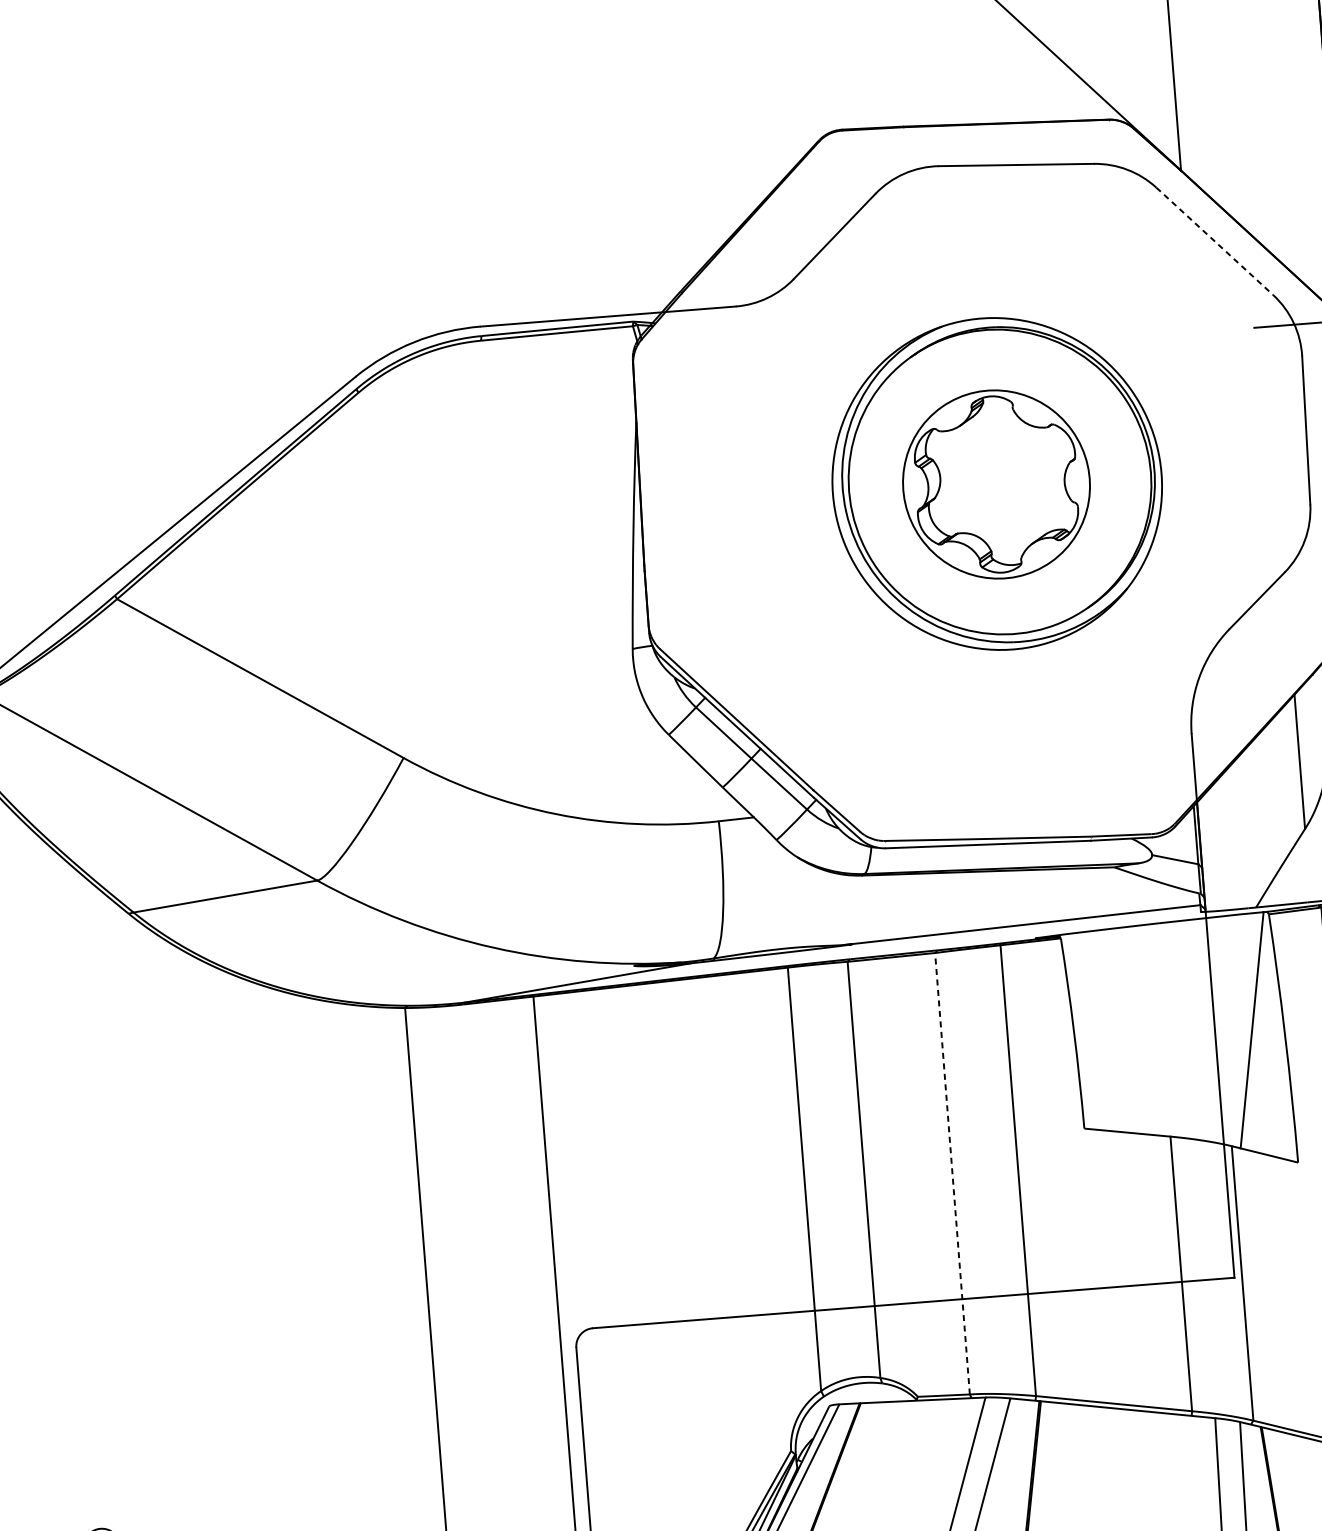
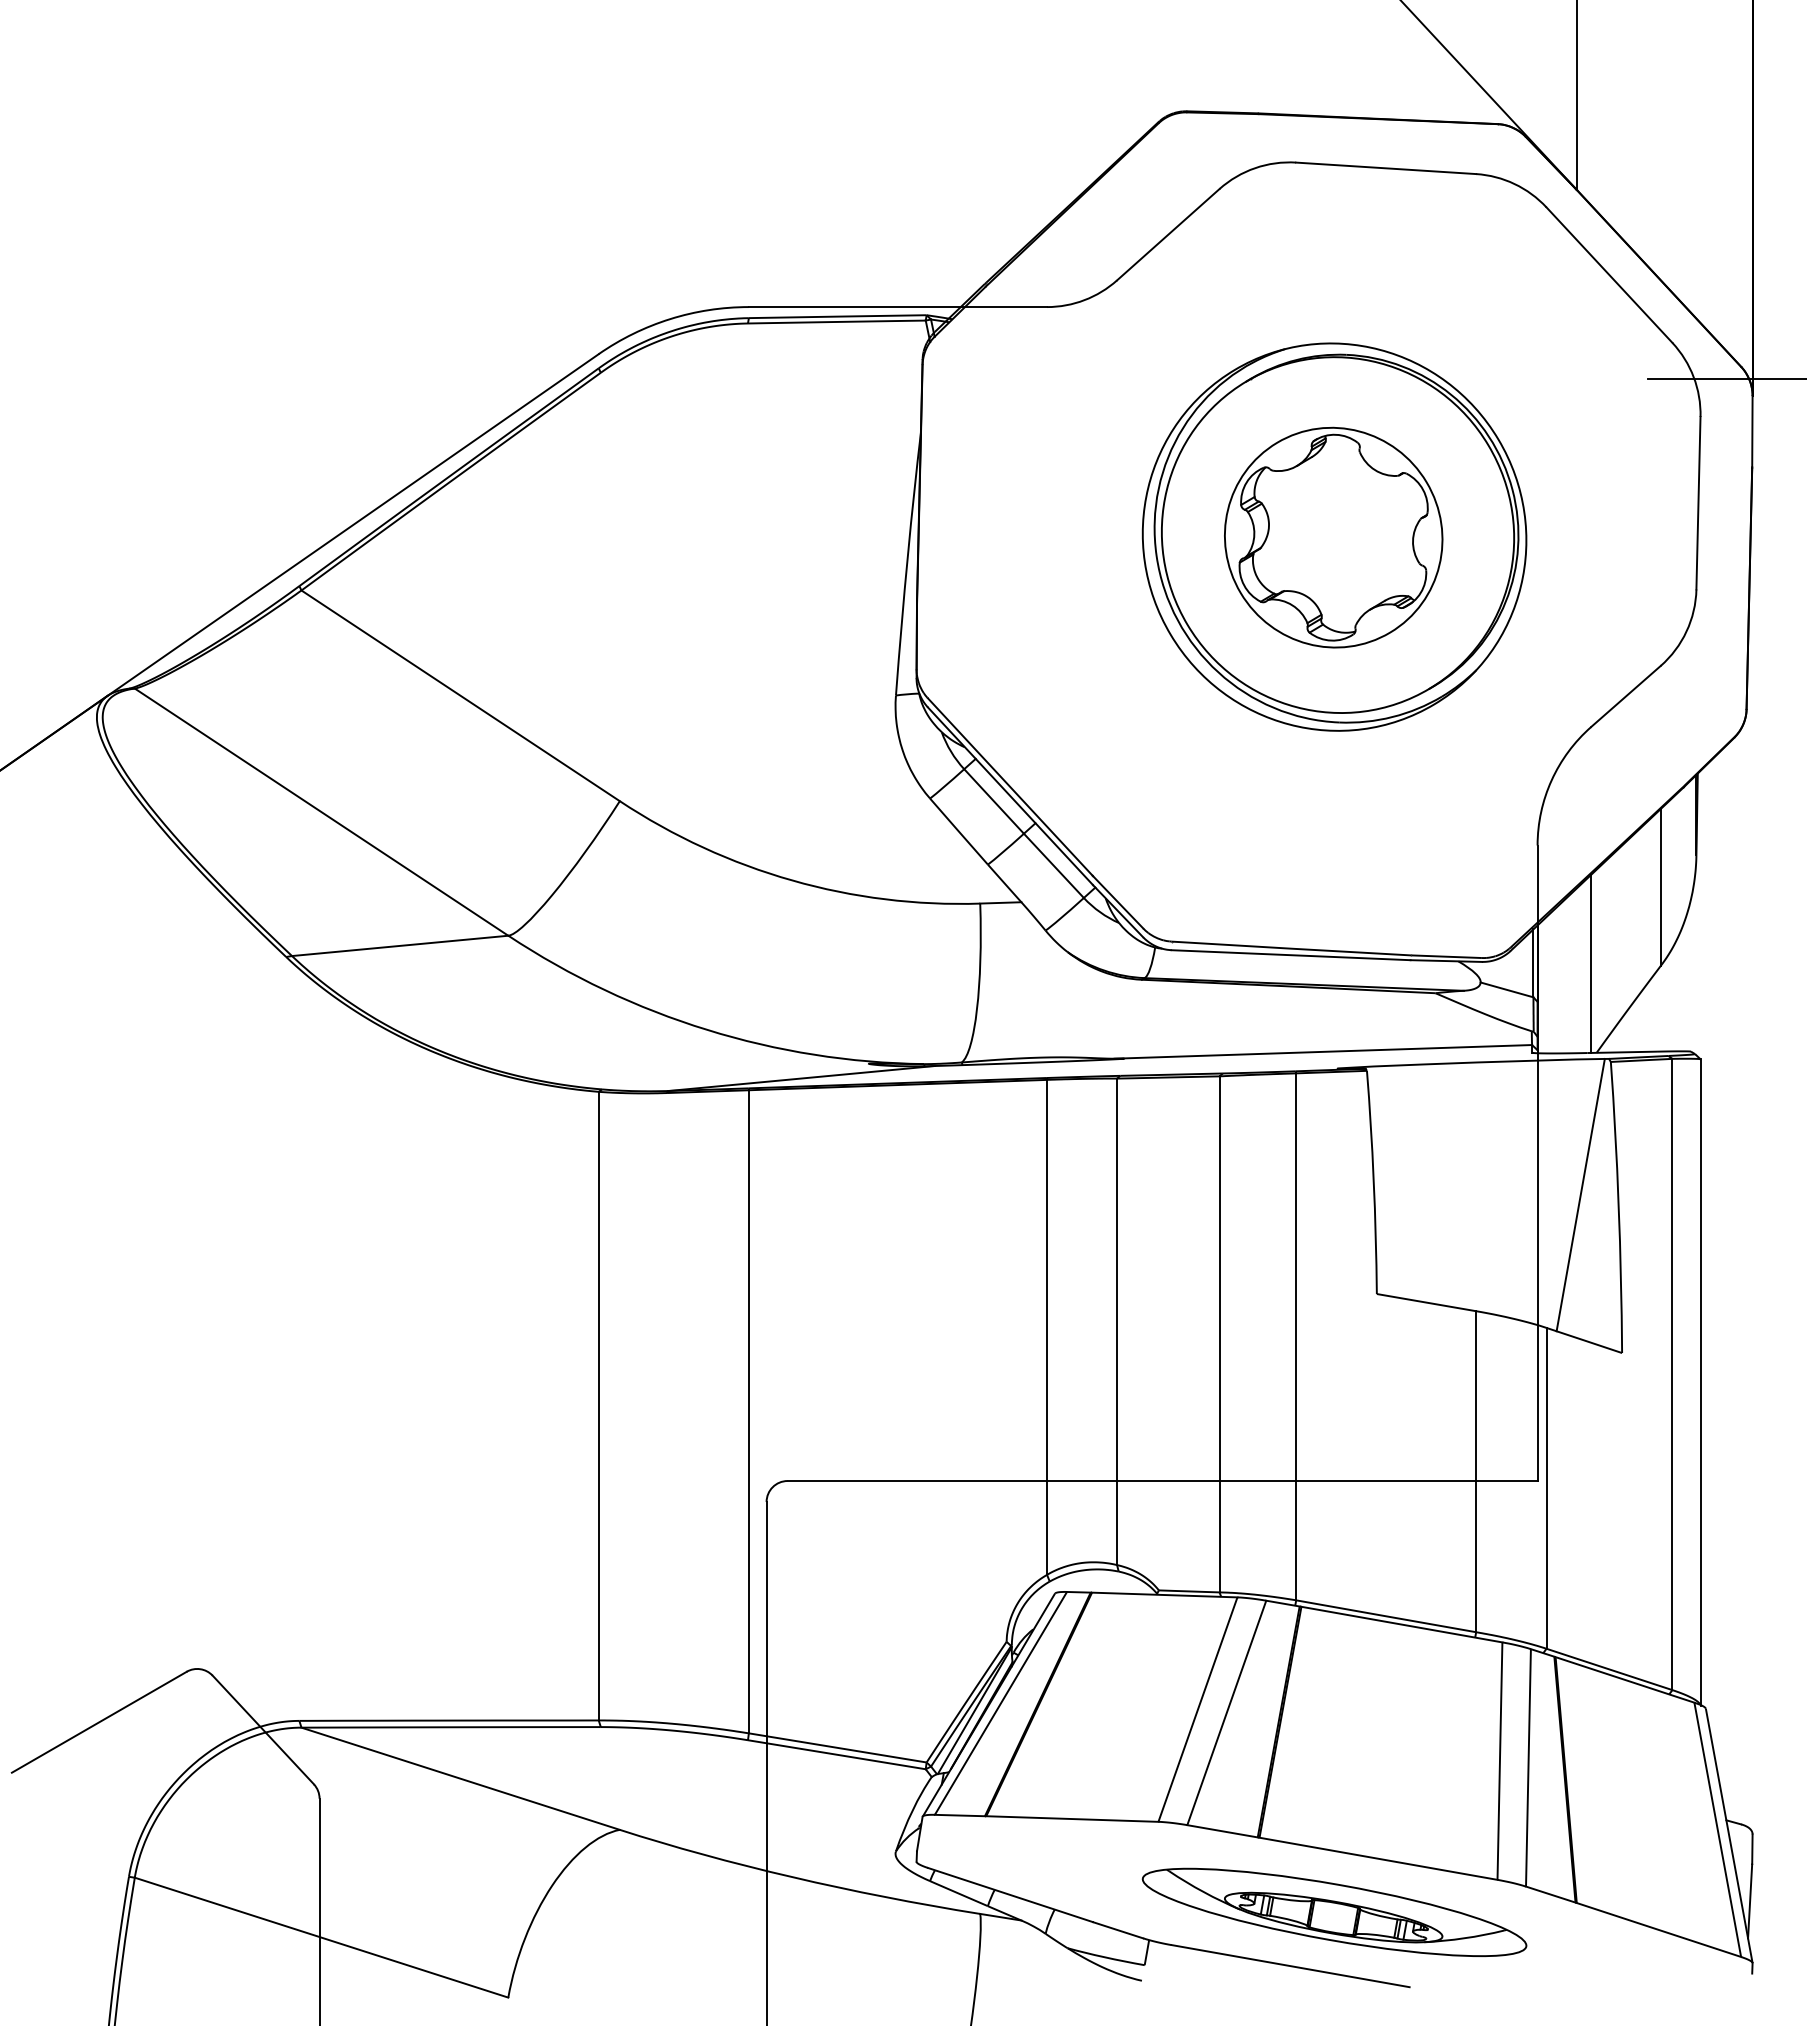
line: (1214, 241) -> (1609, 275), dashed -> solid
line: (1245, 831) -> (1591, 963), added
line: (952, 1172) -> (1219, 1333), dashed -> solid

